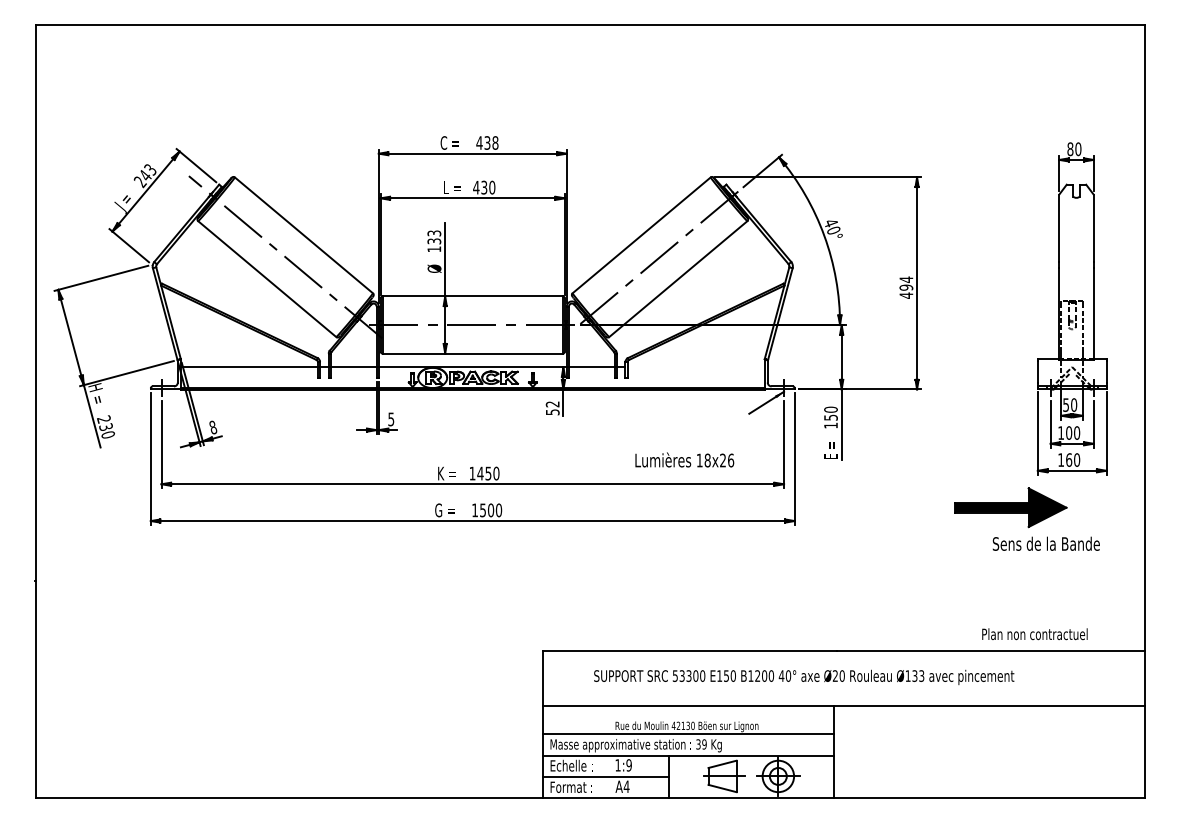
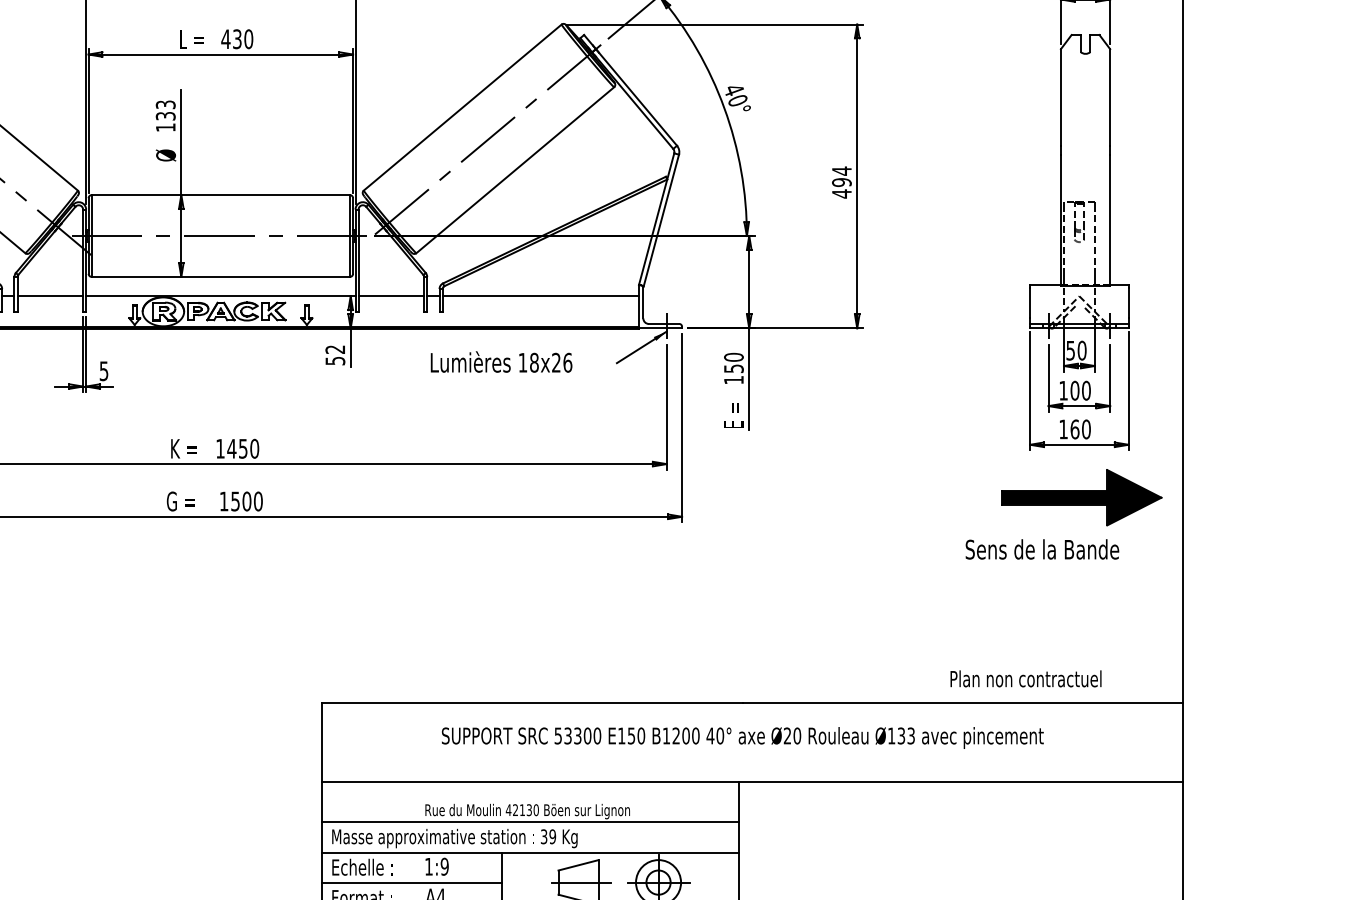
line: (695, 367) -> (539, 296), added
text: (684, 459) -> (501, 361), moved
part: (1010, 507) -> (1081, 497), moved
text: (804, 676) -> (743, 736), moved

